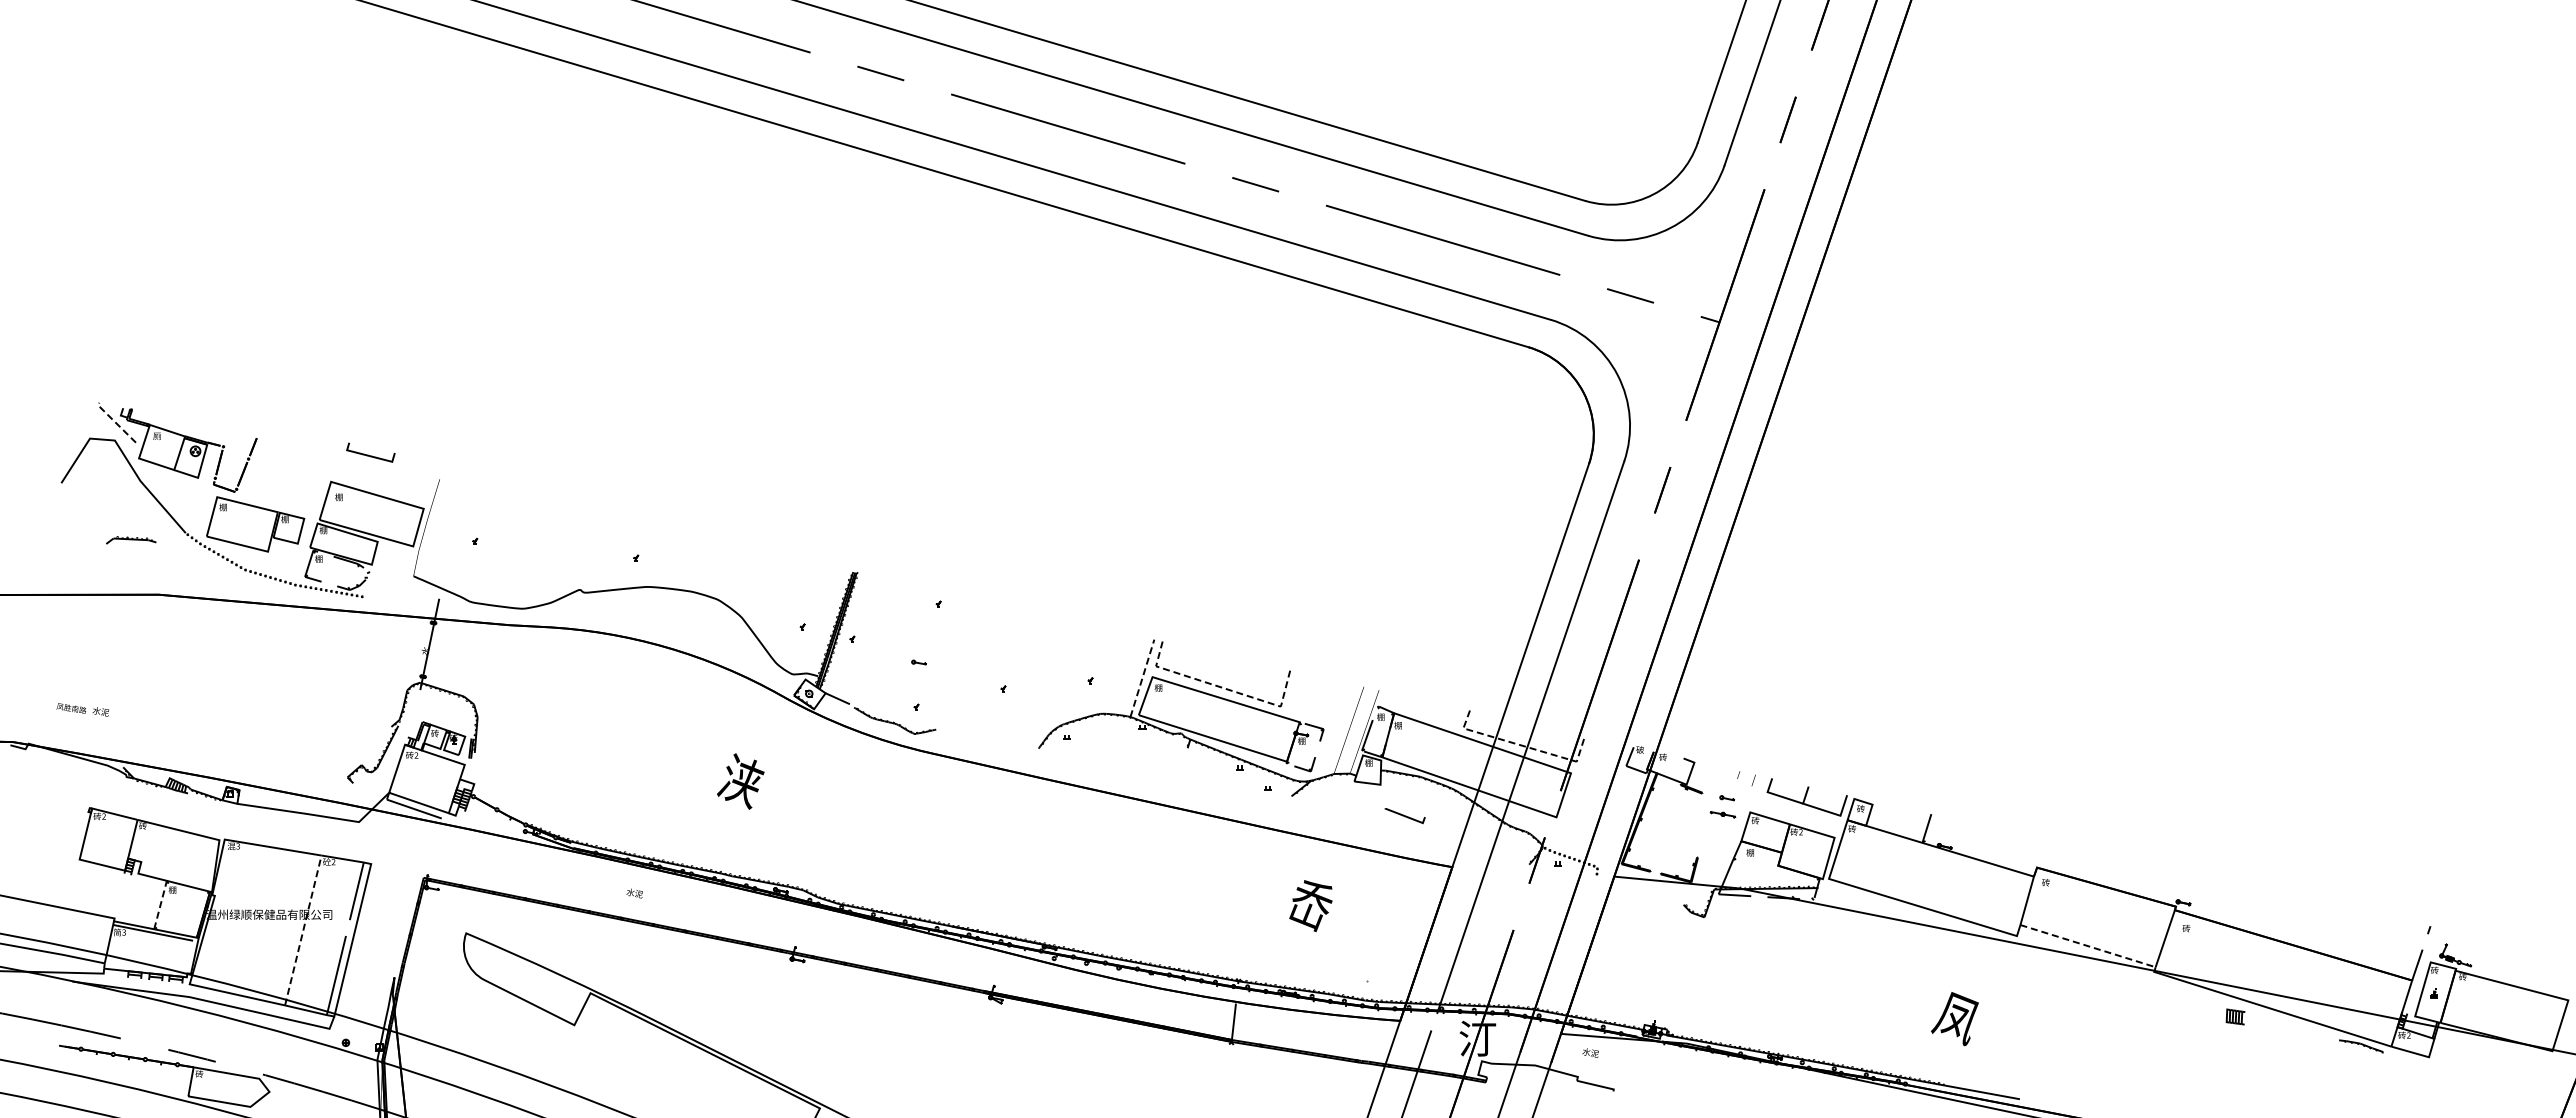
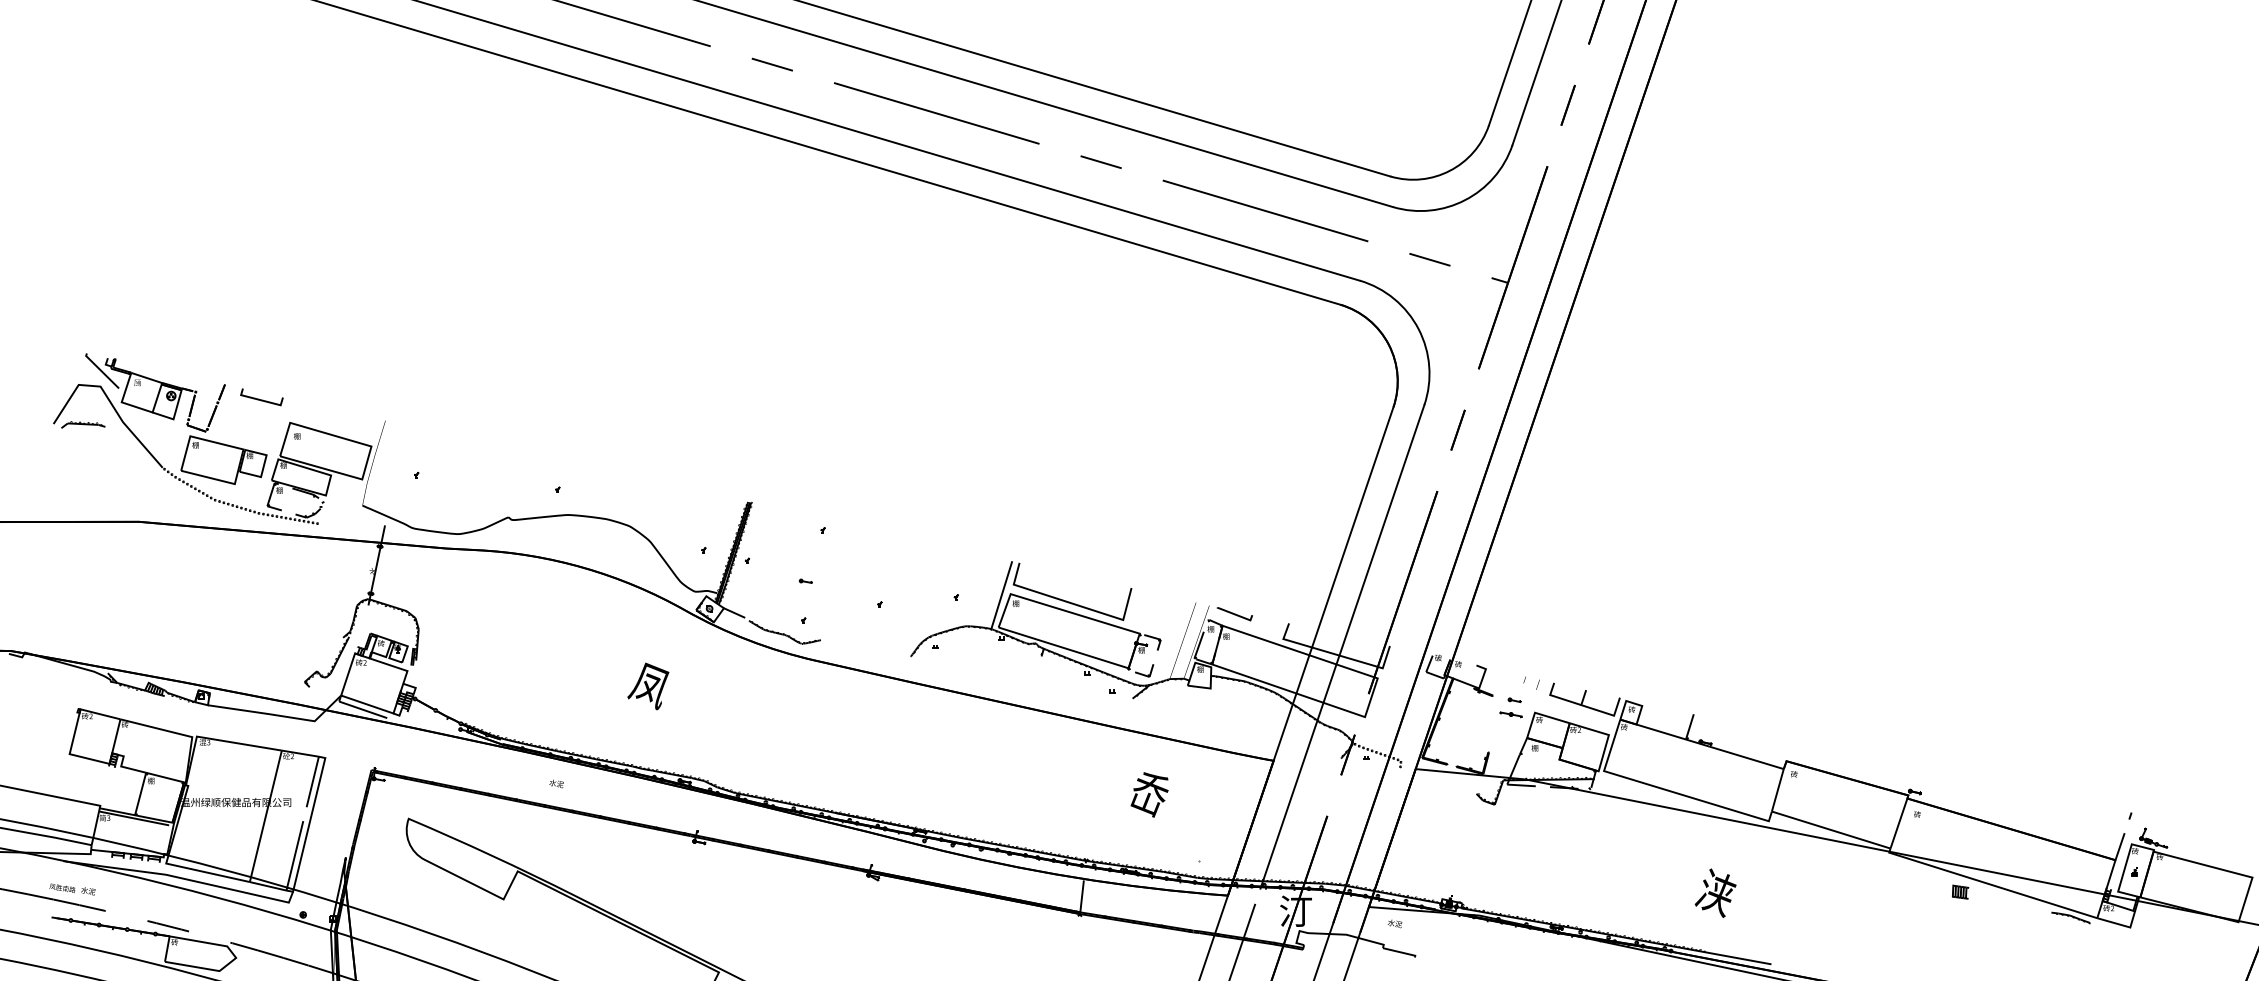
line: (115, 422) -> (101, 370), dashed -> solid
line: (368, 454) -> (259, 398), moved
part: (131, 540) -> (83, 425), moved
line: (1142, 678) -> (1001, 595), dashed -> solid
line: (1224, 688) -> (1073, 604), dashed -> solid
text: (82, 709) -> (72, 889), moved
line: (1523, 746) -> (1336, 654), dashed -> solid
text: (739, 781) -> (648, 685), 浃 -> 凤
line: (1404, 816) -> (1234, 614), moved
line: (160, 905) -> (140, 794), dashed -> solid
line: (303, 930) -> (265, 816), dashed -> solid
line: (2088, 946) -> (1831, 830), dashed -> solid
text: (1955, 1018) -> (1714, 893), 凤 -> 浃

